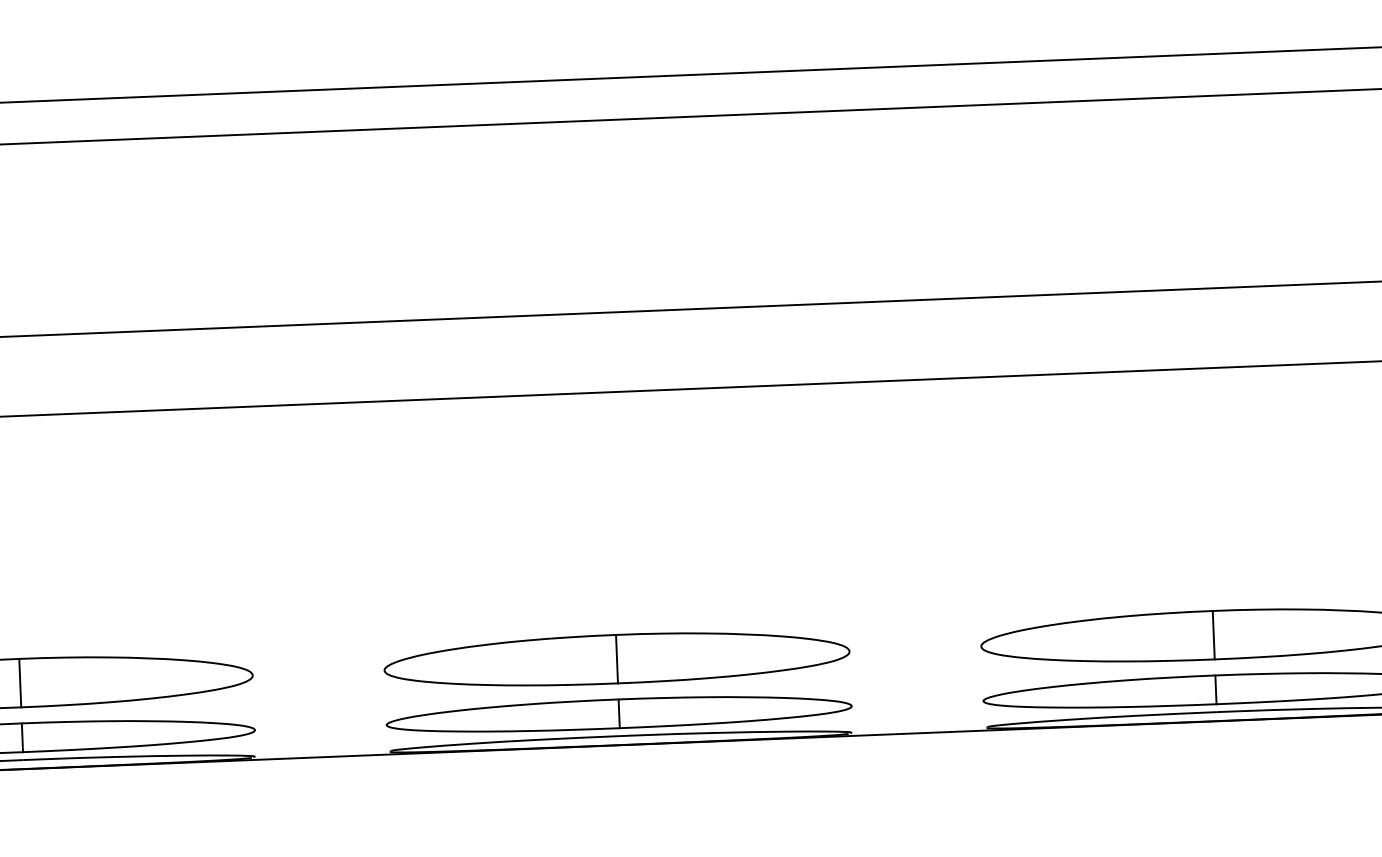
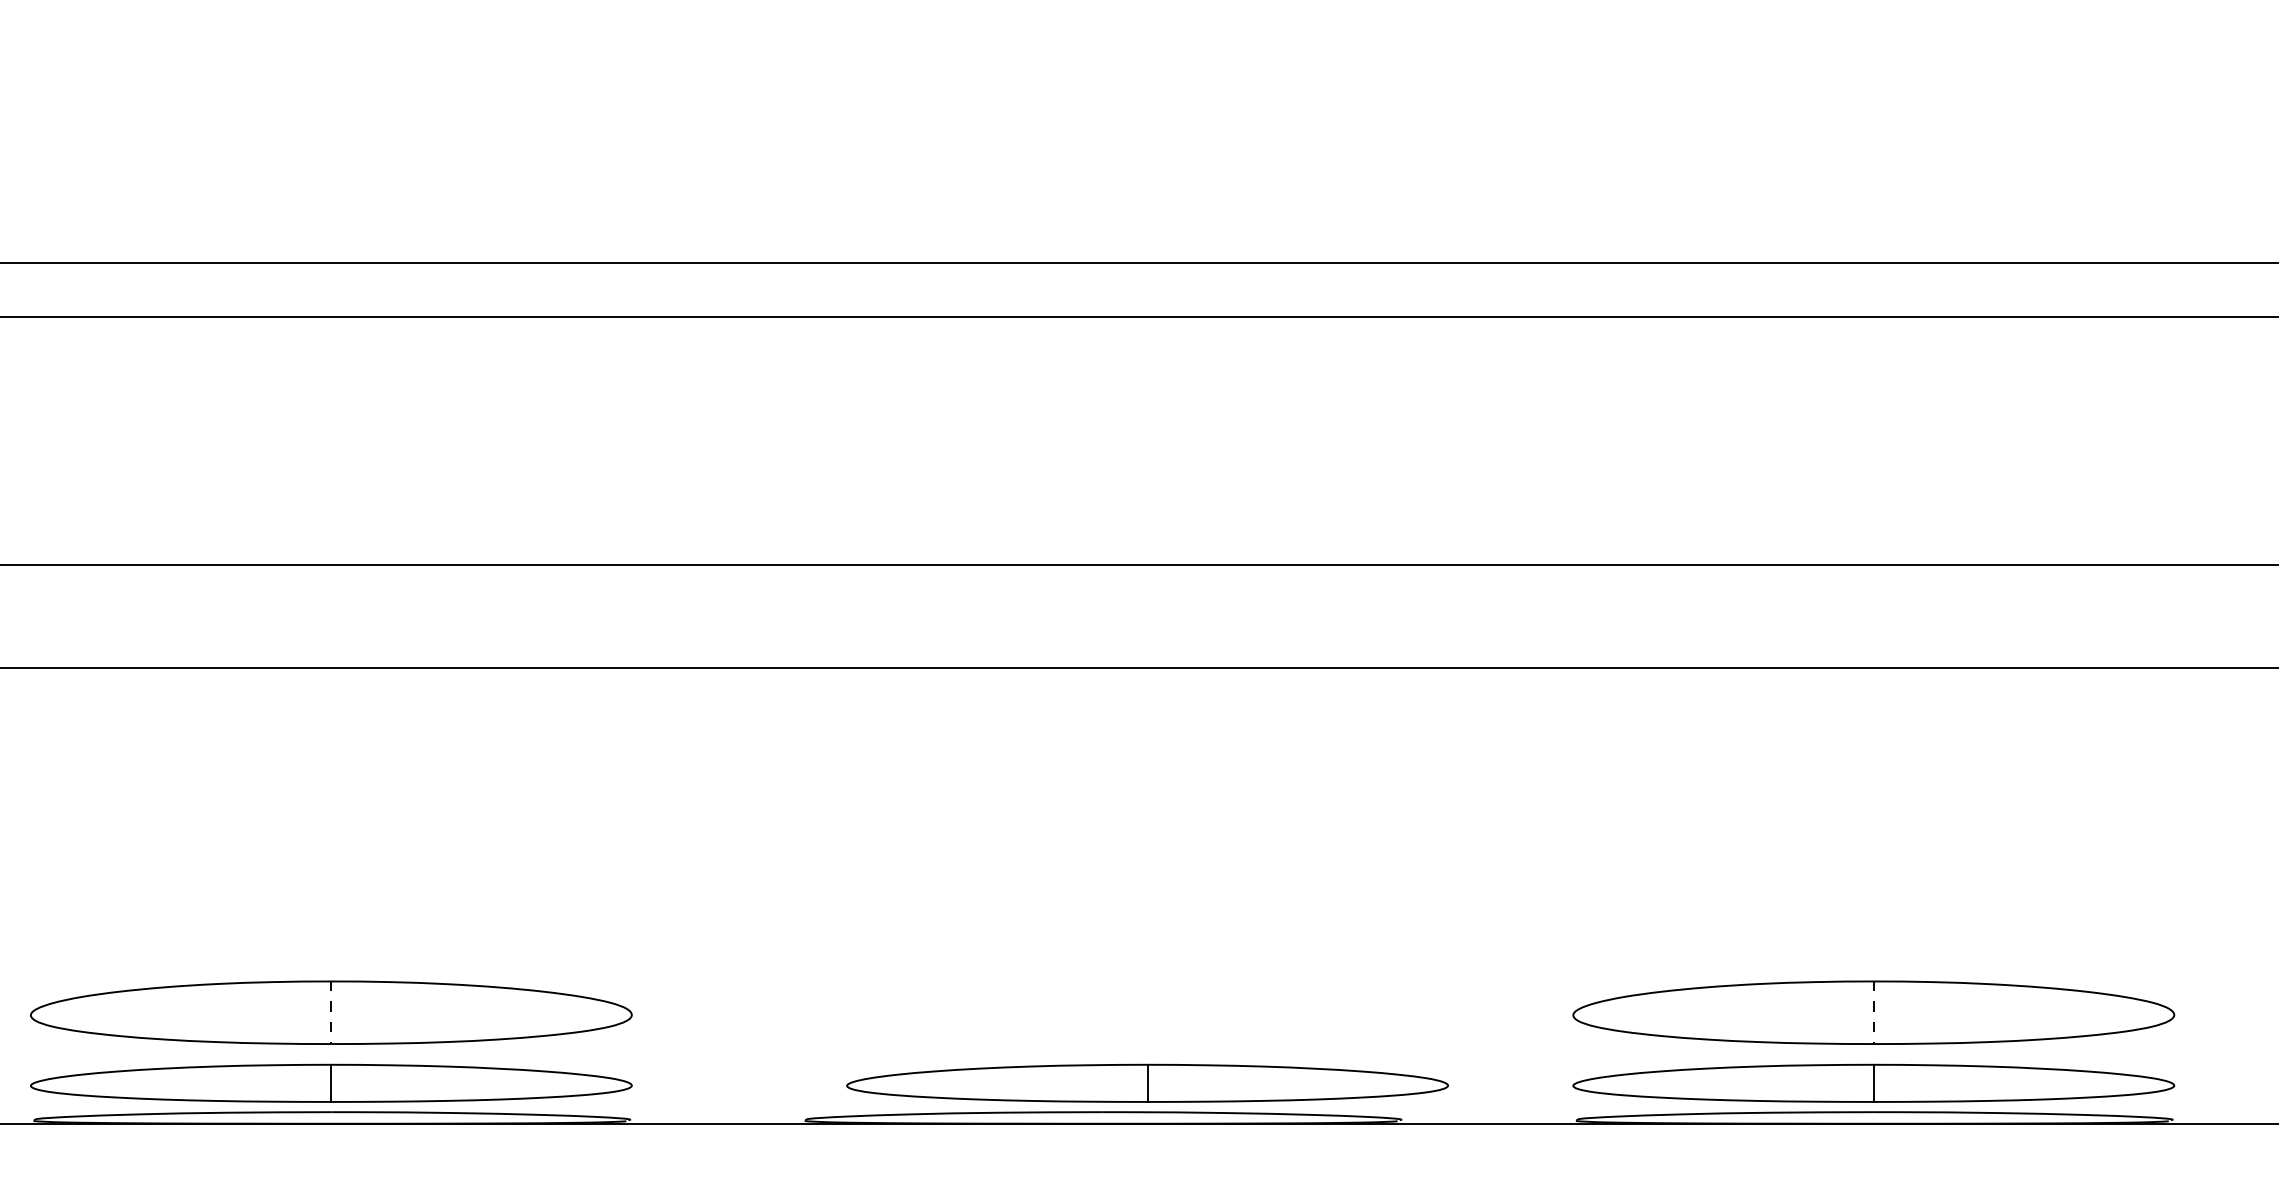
line: (1213, 635) -> (1873, 1013), solid -> dashed
part: (616, 658) -> (1102, 1012), removed
line: (20, 683) -> (331, 1013), solid -> dashed
part: (619, 713) -> (1147, 1082), moved

